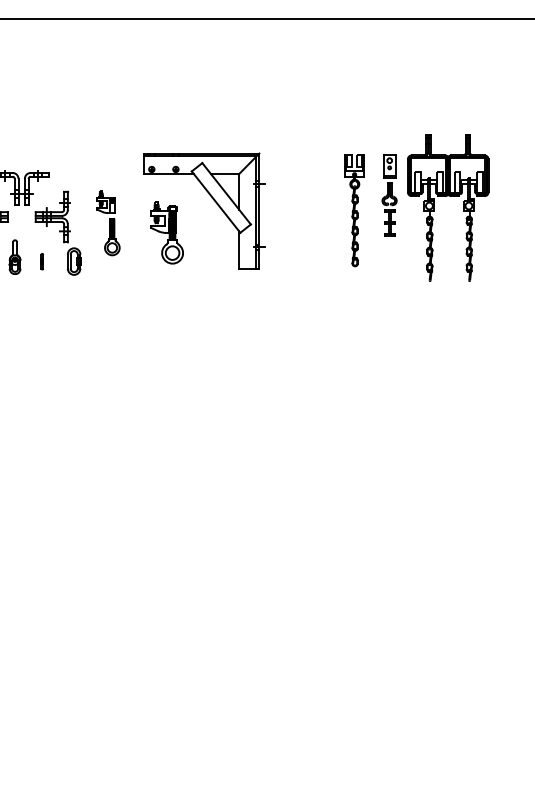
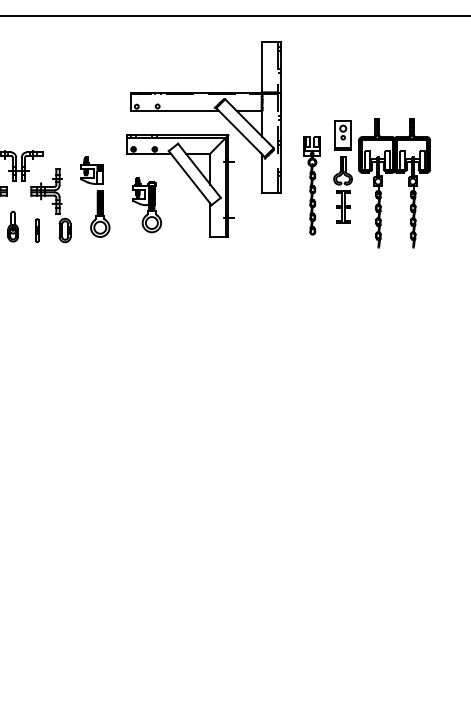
part: (233, 126) -> (205, 111), added
part: (389, 194) -> (342, 171), size x1.43
part: (108, 223) -> (95, 196), size x1.43
part: (41, 261) -> (36, 230), size x1.67

